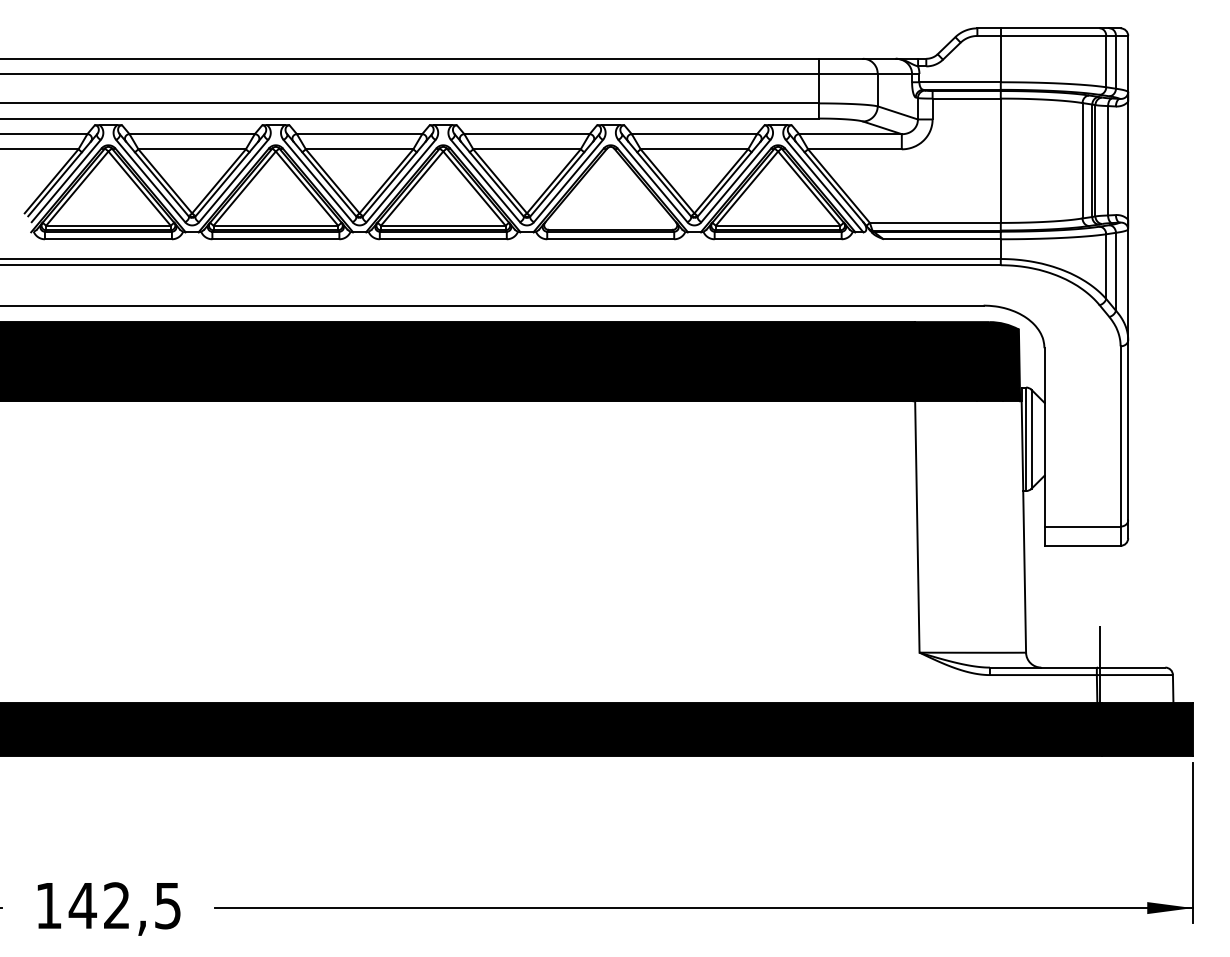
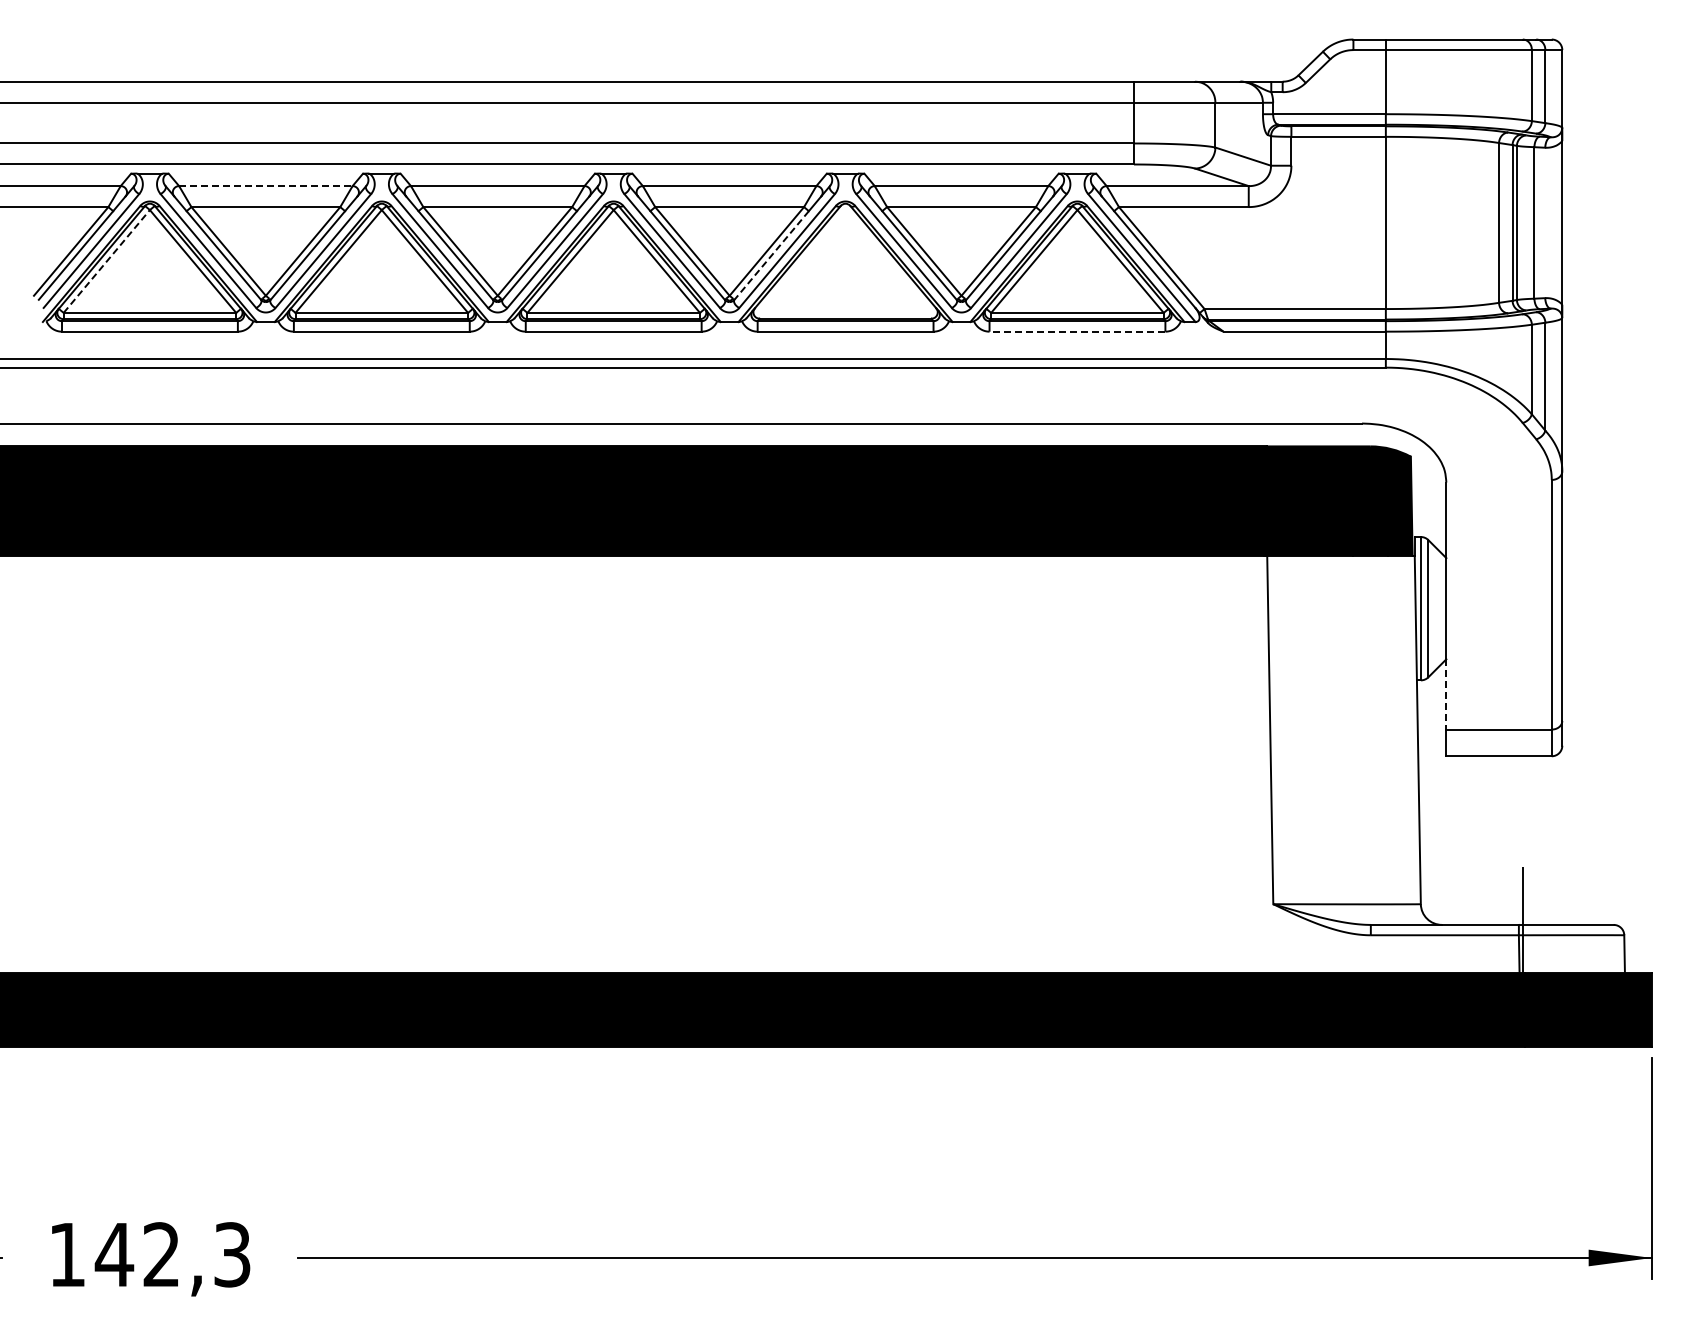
line: (191, 134) -> (265, 186), solid -> dashed
line: (557, 184) -> (771, 255), solid -> dashed
line: (77, 188) -> (107, 261), solid -> dashed
line: (778, 239) -> (1077, 331), solid -> dashed
line: (1044, 501) -> (1446, 694), solid -> dashed
text: (168, 905) -> (232, 1254), 142,5 -> 142,3

